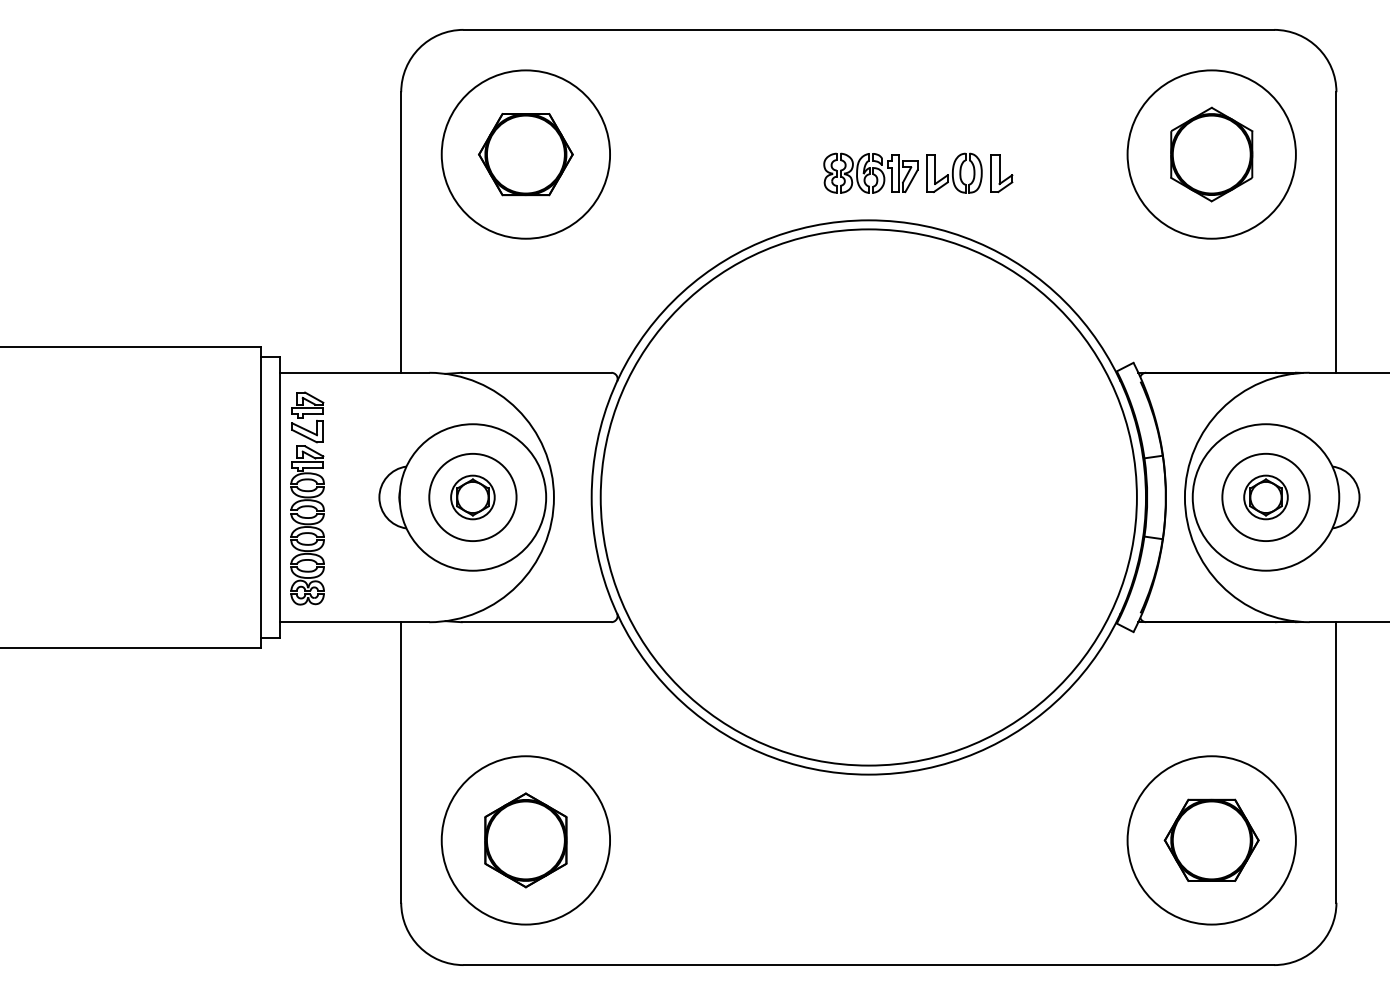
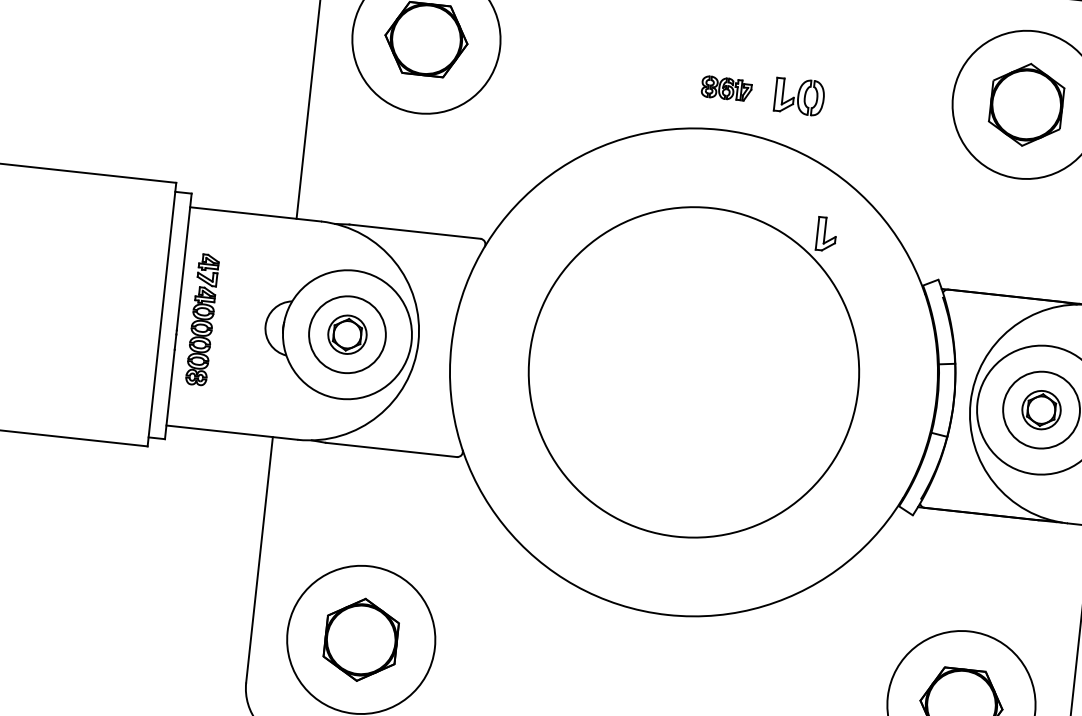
part: (870, 172) -> (726, 88), size x0.6
part: (1001, 173) -> (826, 234), moved
circle: (868, 497) -> (693, 372), size x0.7
part: (307, 498) -> (202, 319), size x0.7

